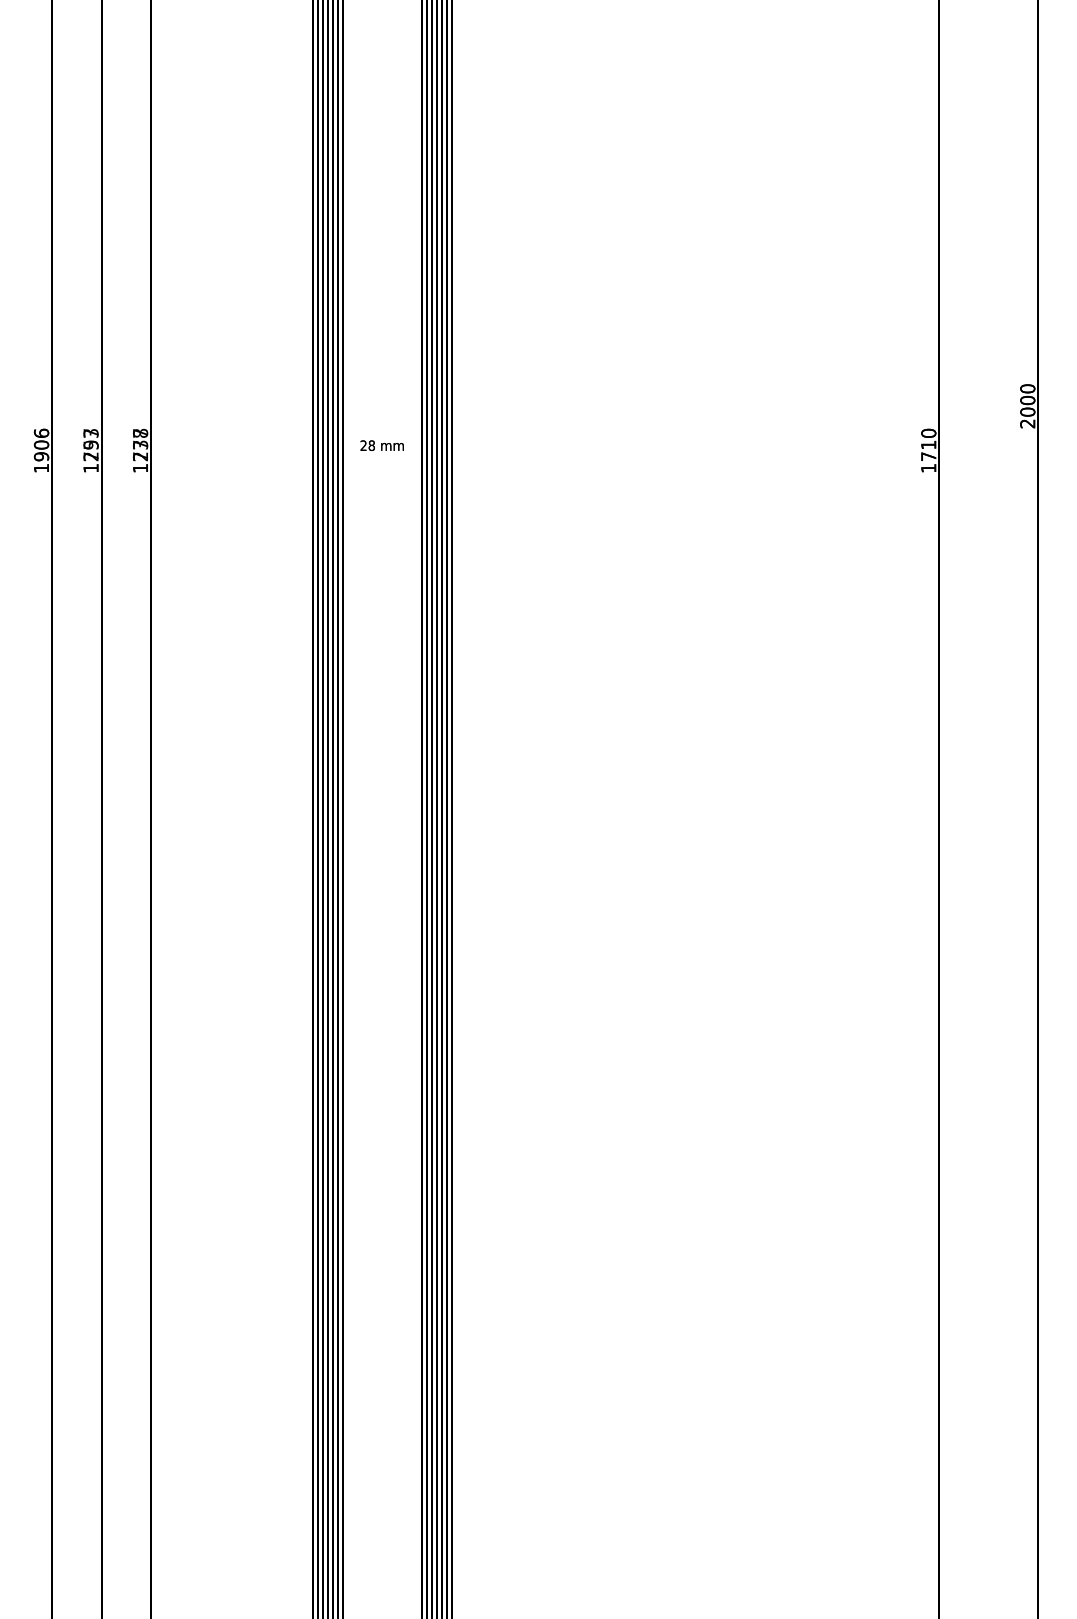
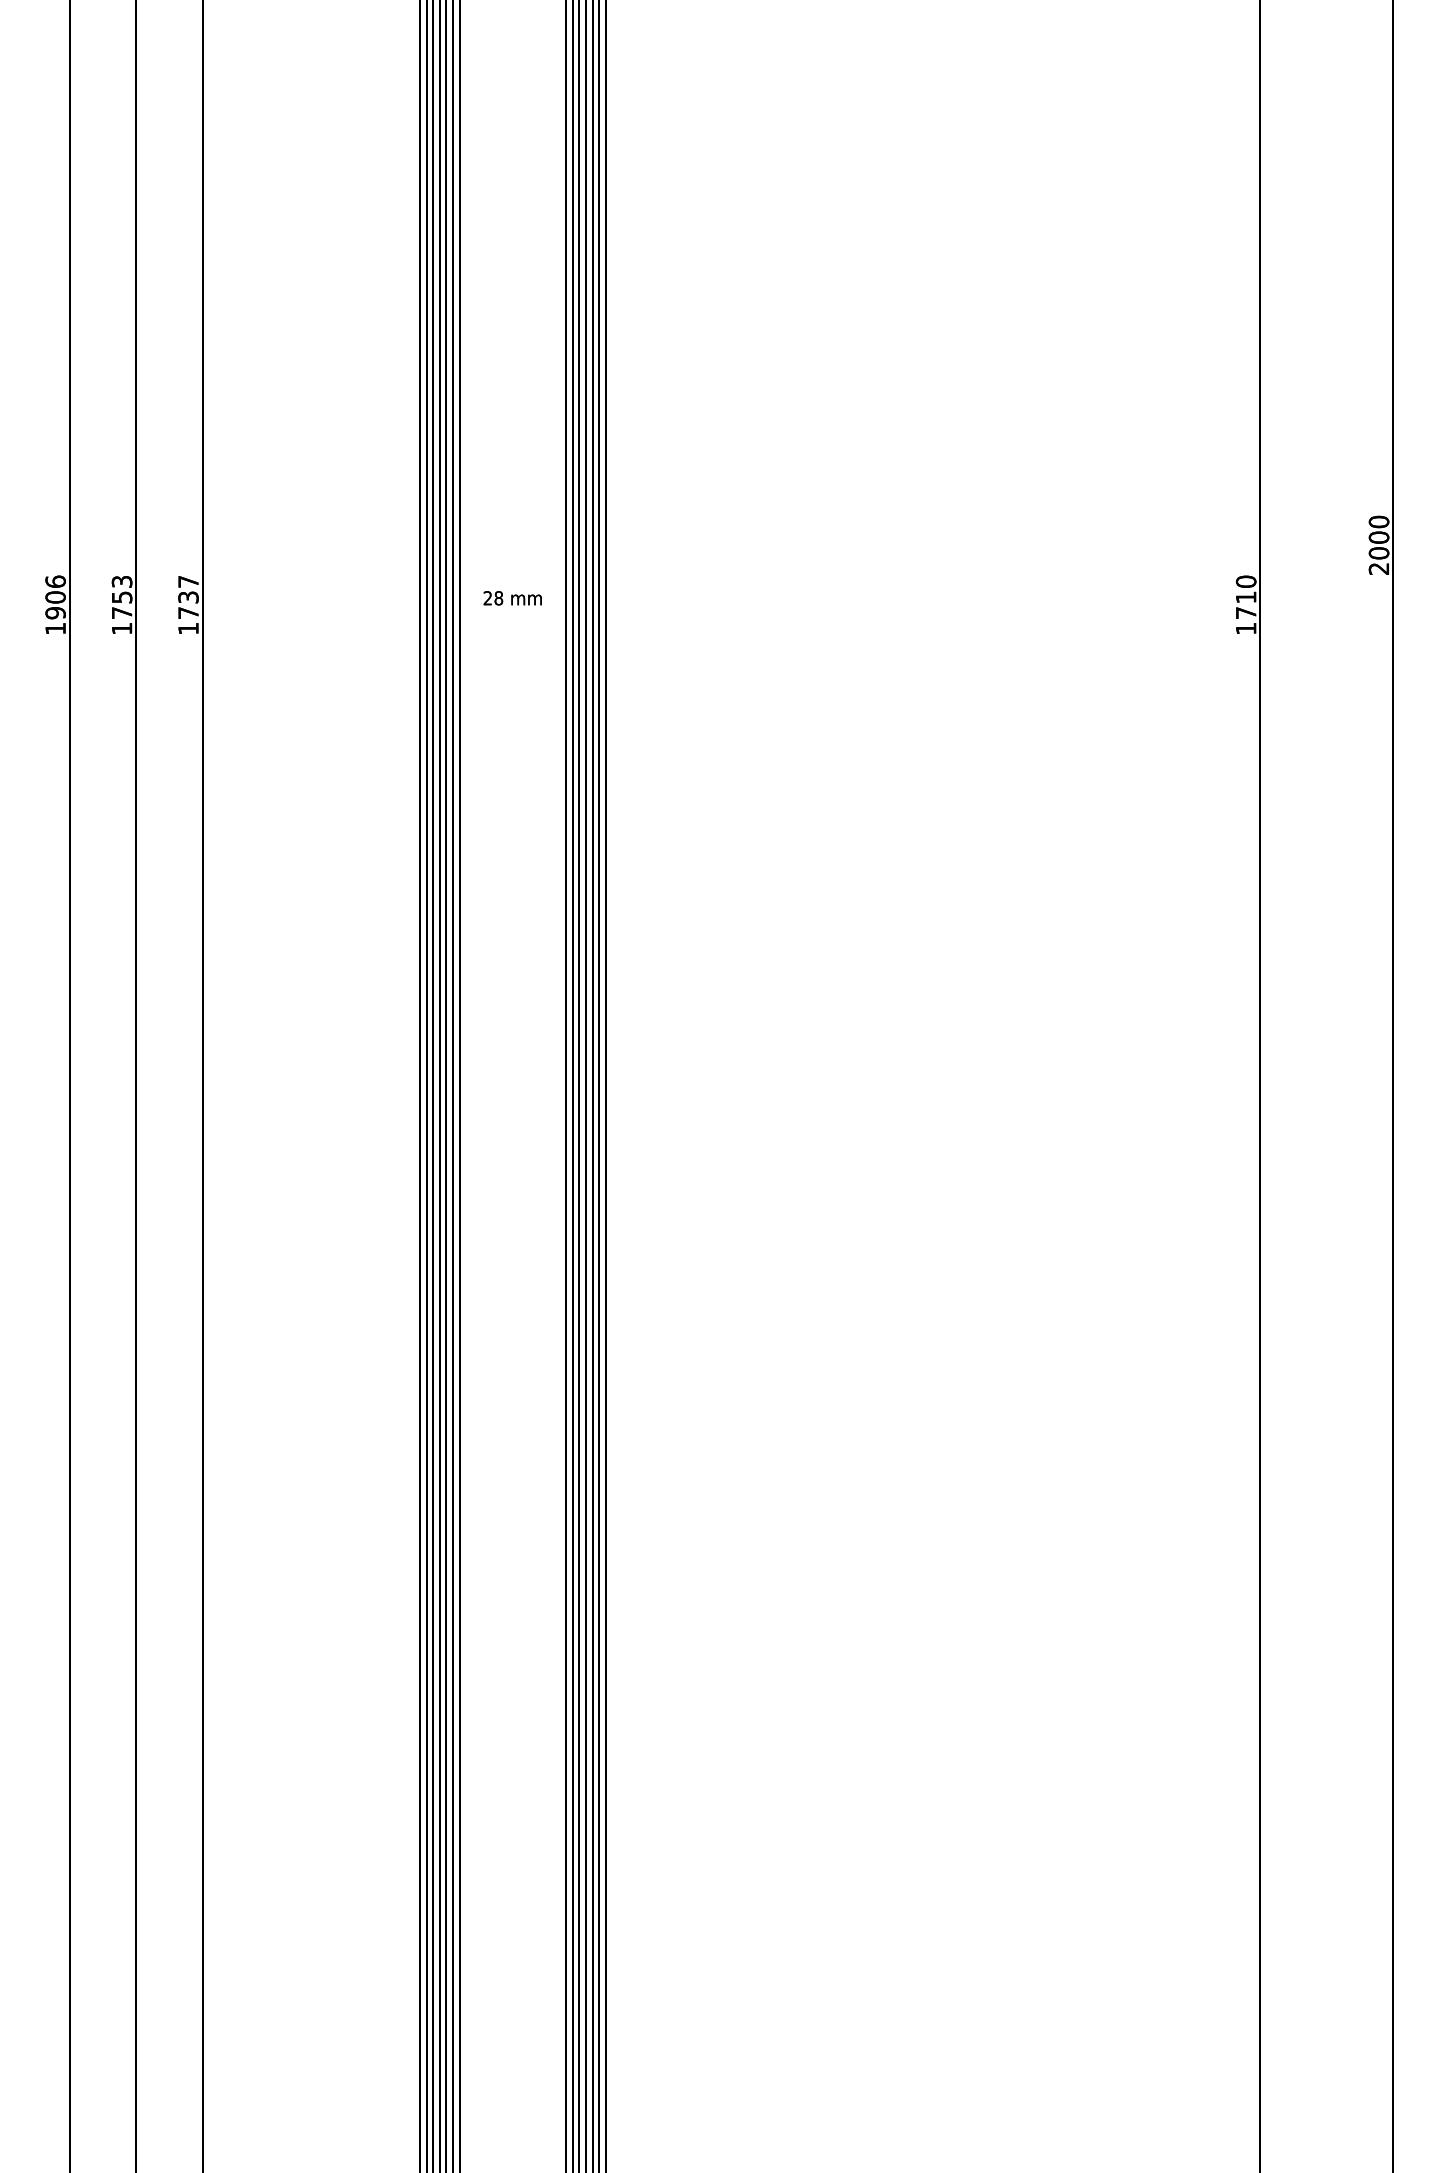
text: (90, 445) -> (121, 597), 1297 -> 1753
text: (140, 445) -> (188, 597), 1278 -> 1737

